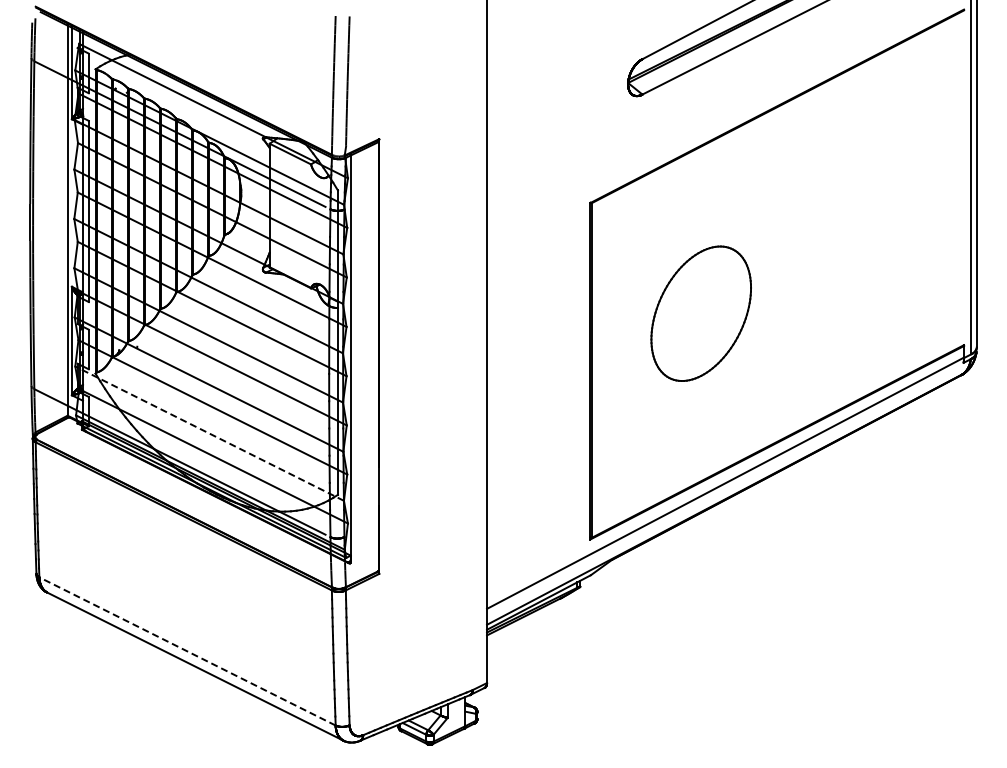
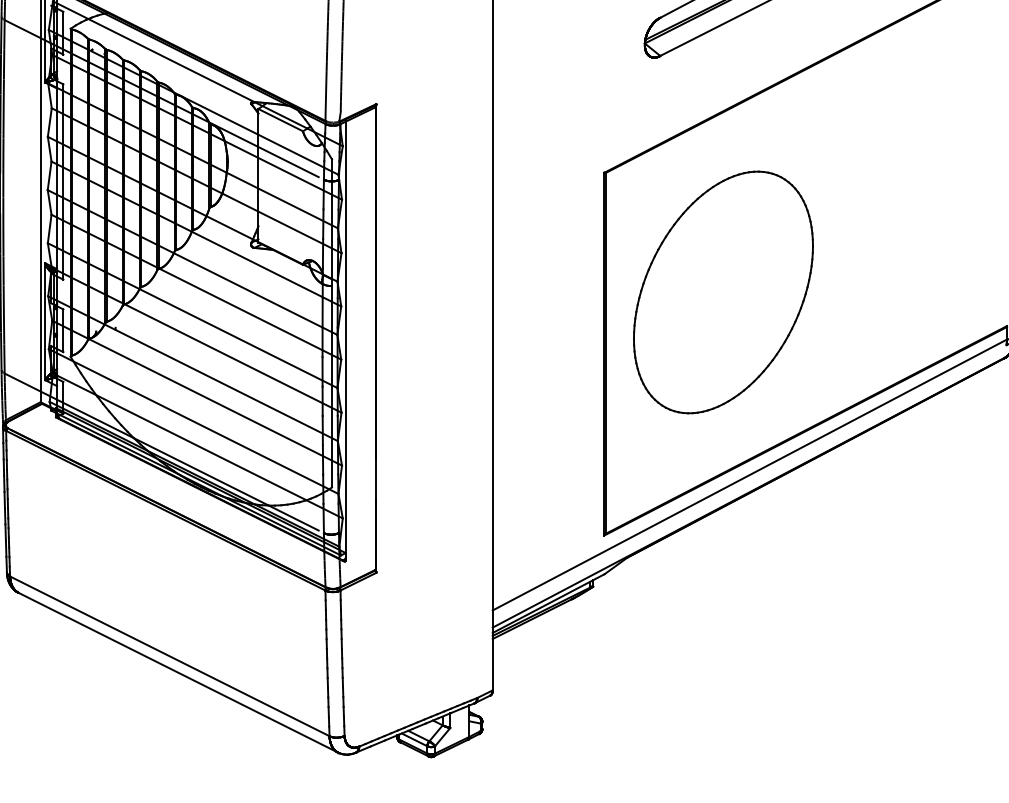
part: (701, 313) -> (723, 291), size x1.67
line: (209, 433) -> (193, 421), dashed -> solid
line: (187, 651) -> (169, 656), dashed -> solid

